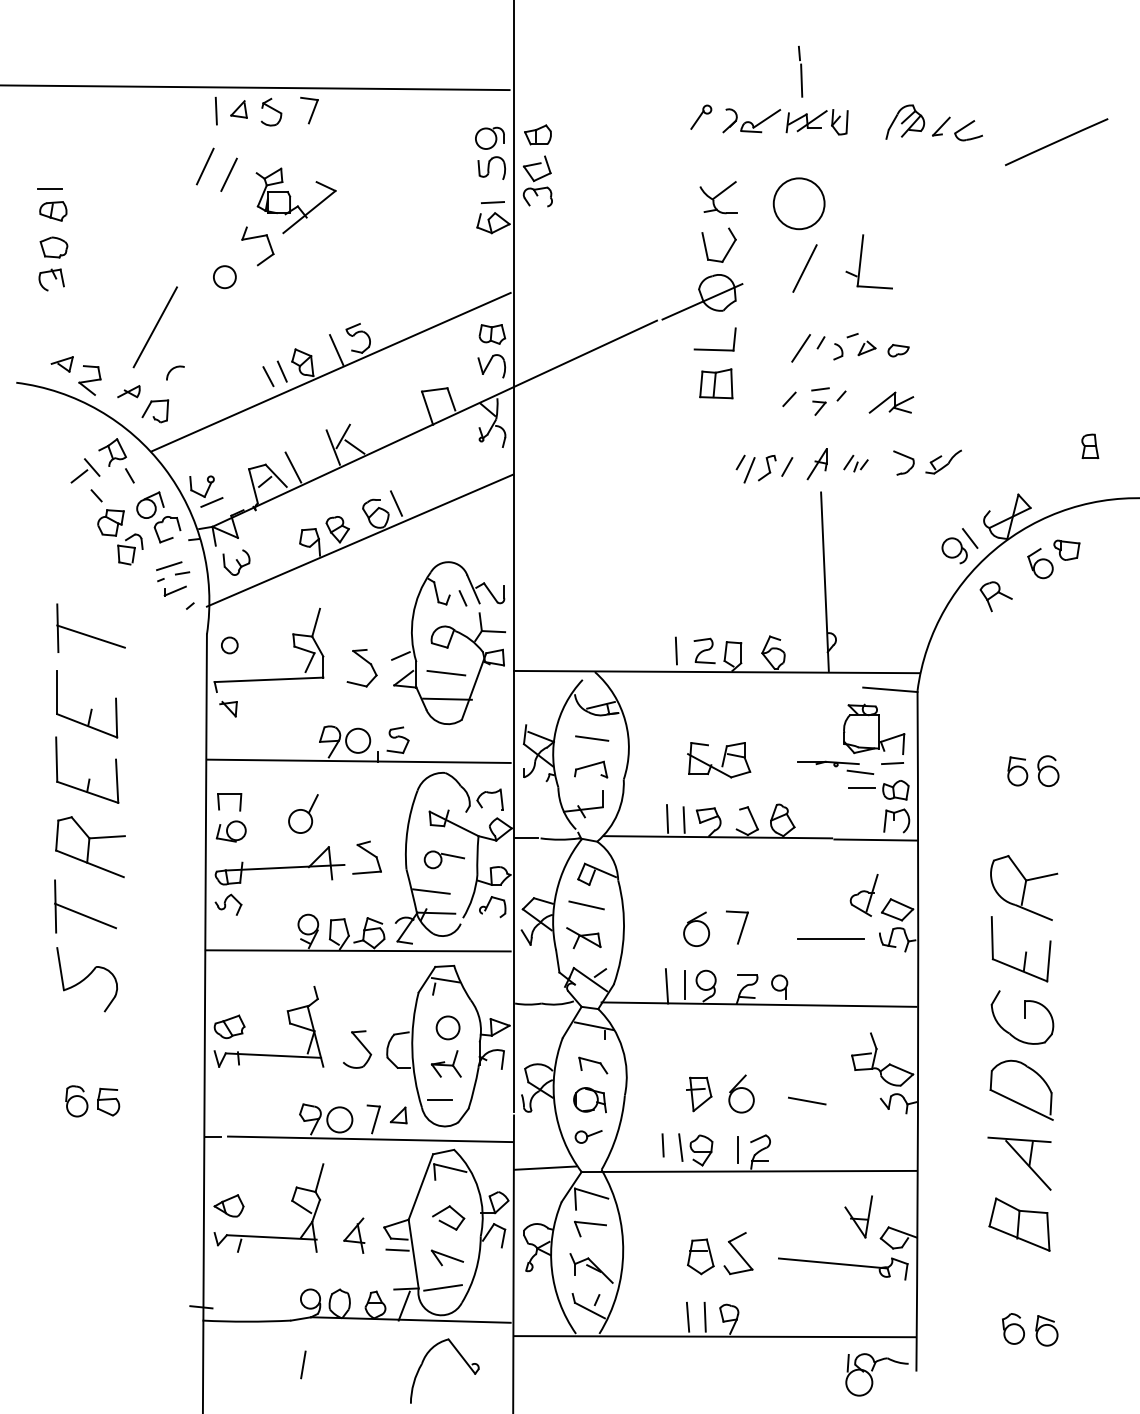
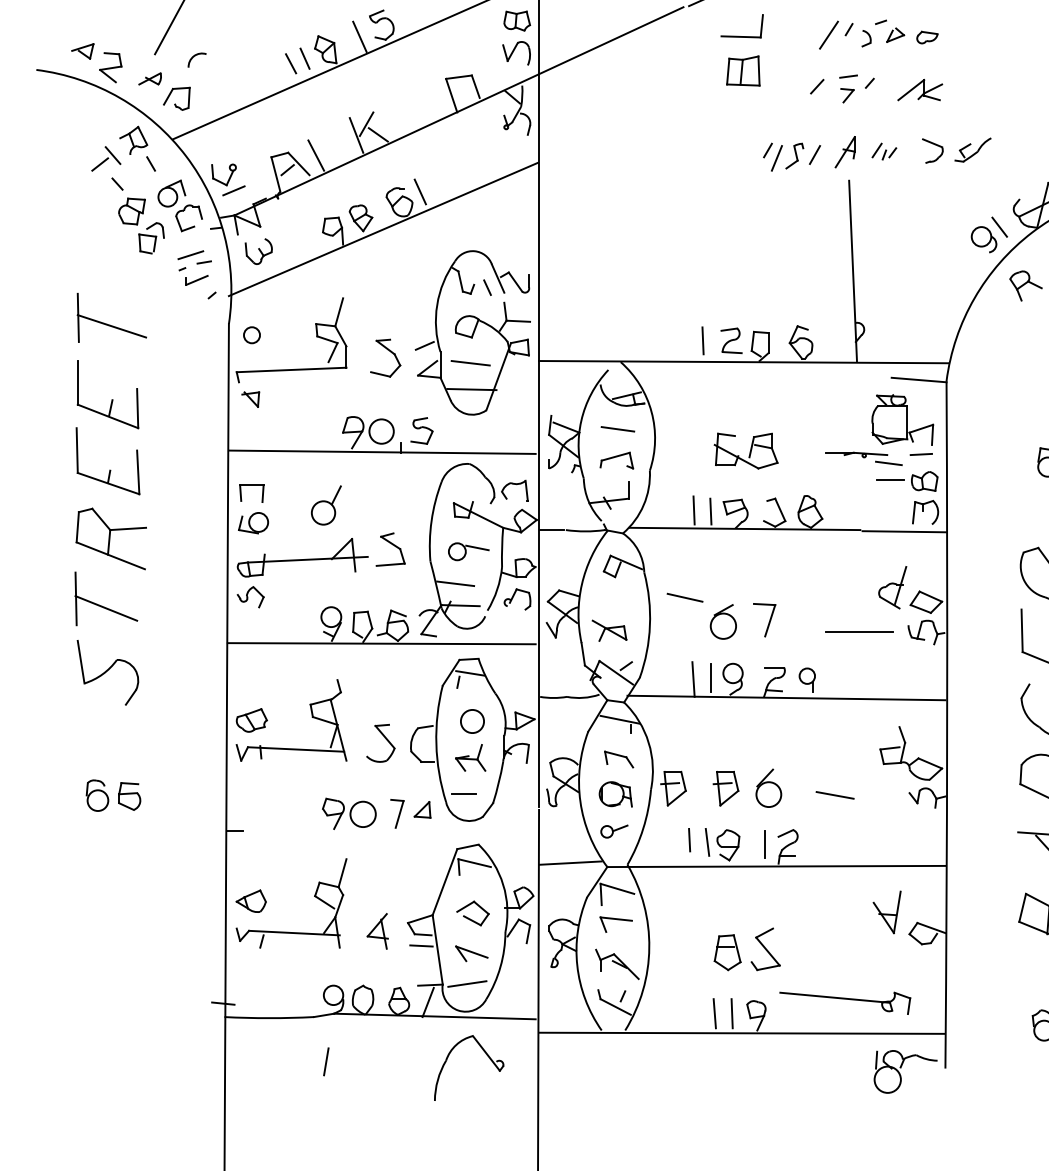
line: (586, 905) -> (684, 597), moved
part: (647, 1094) -> (673, 788), added
line: (370, 1139) -> (394, 834), removed
part: (843, 1268) -> (845, 1002), moved

